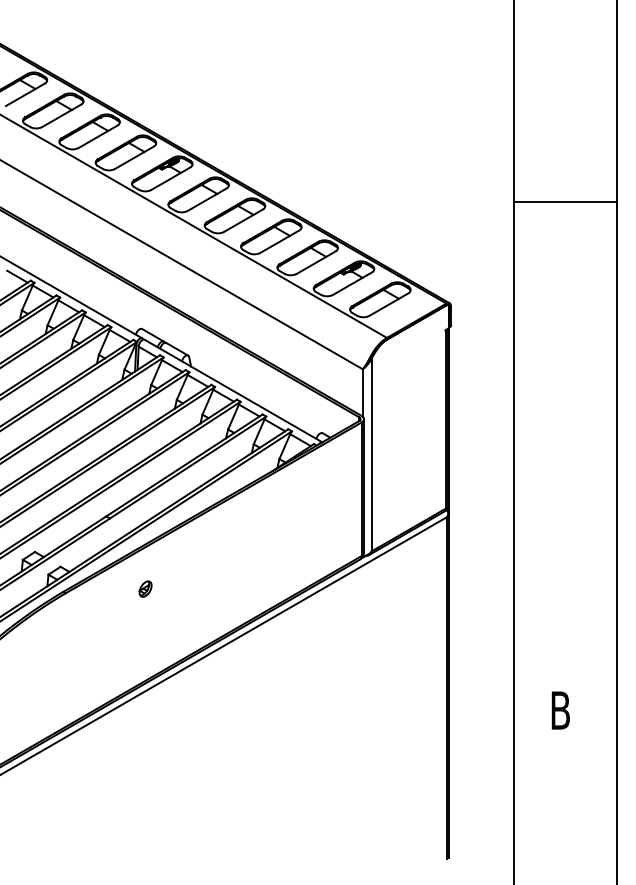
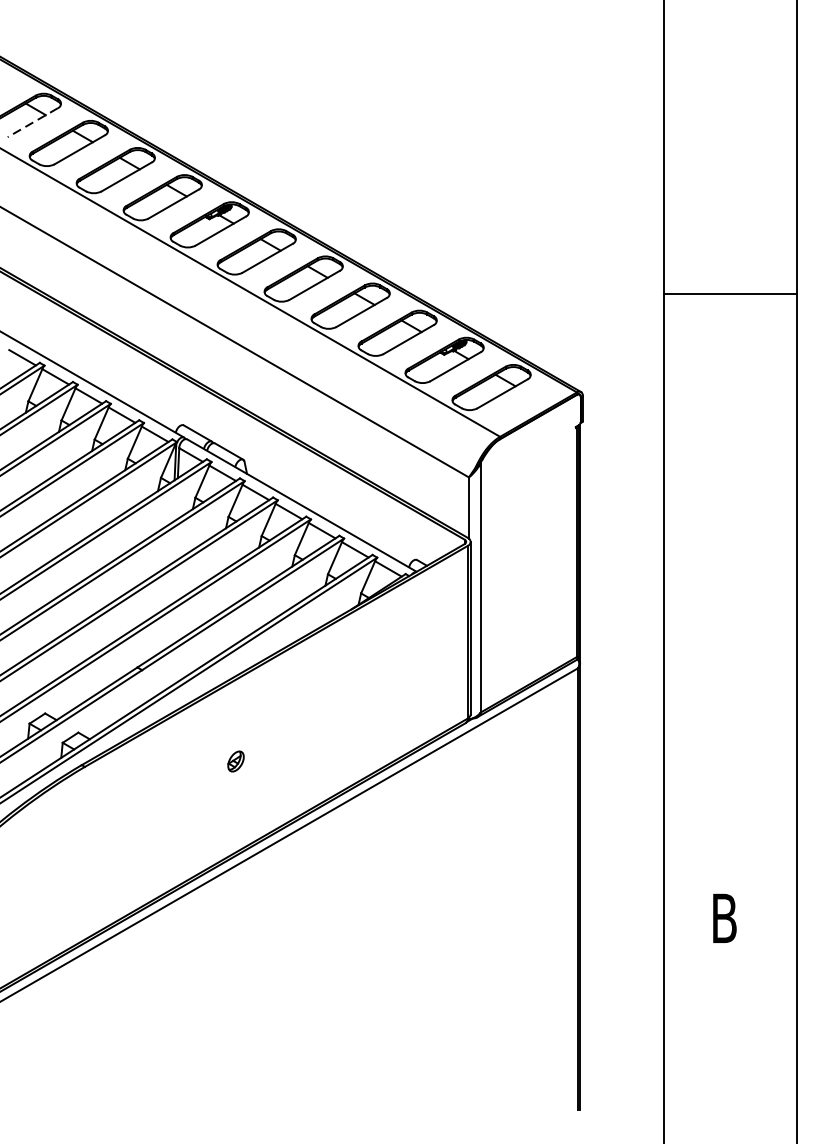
line: (24, 95) -> (31, 123), solid -> dashed
line: (565, 201) -> (730, 294), moved
part: (145, 588) -> (235, 760), moved

